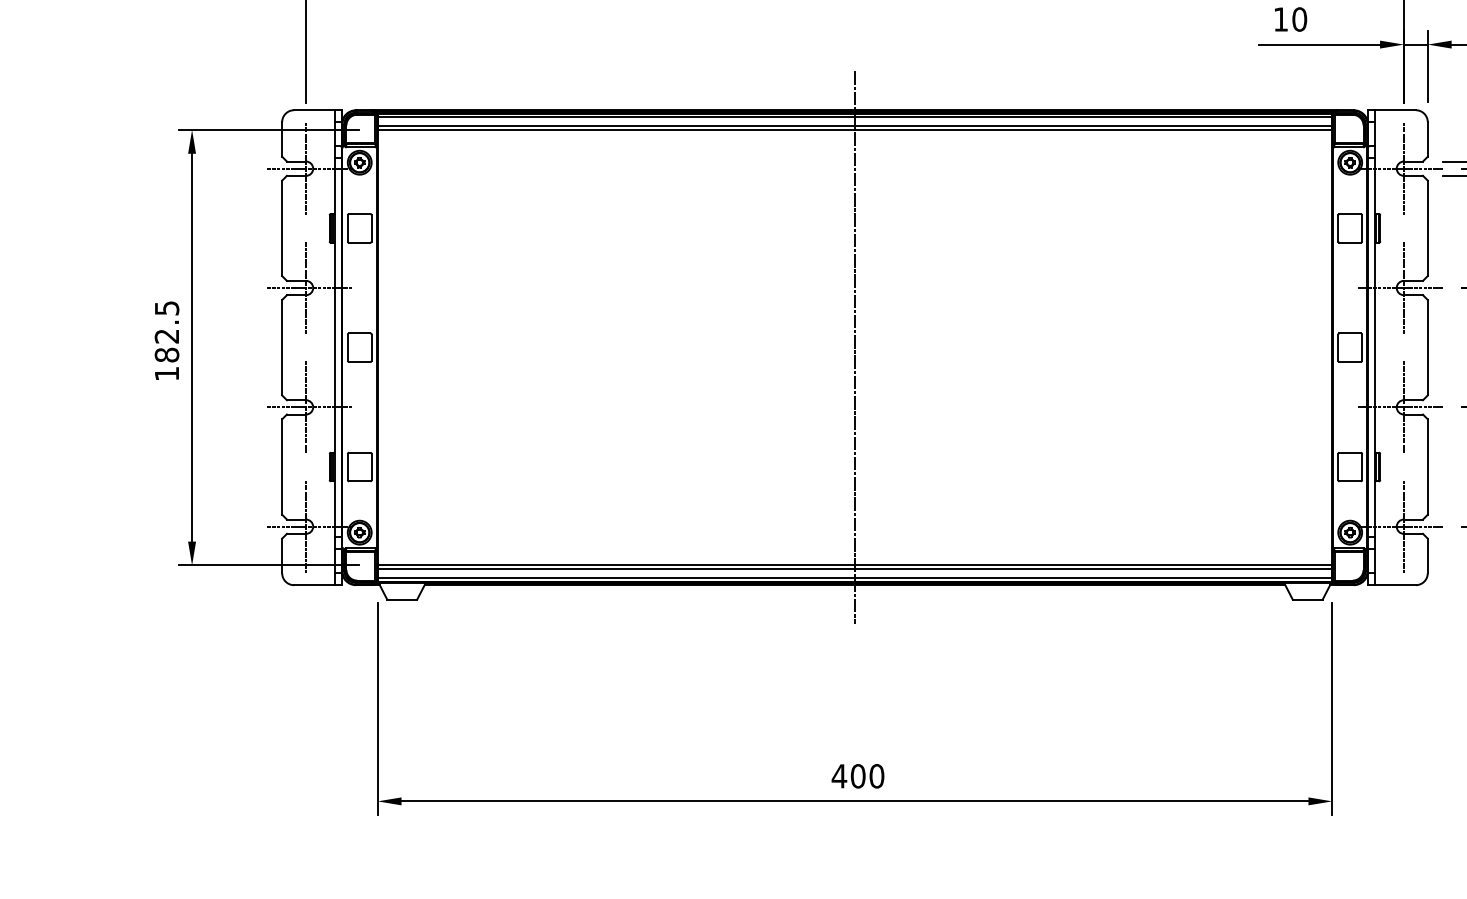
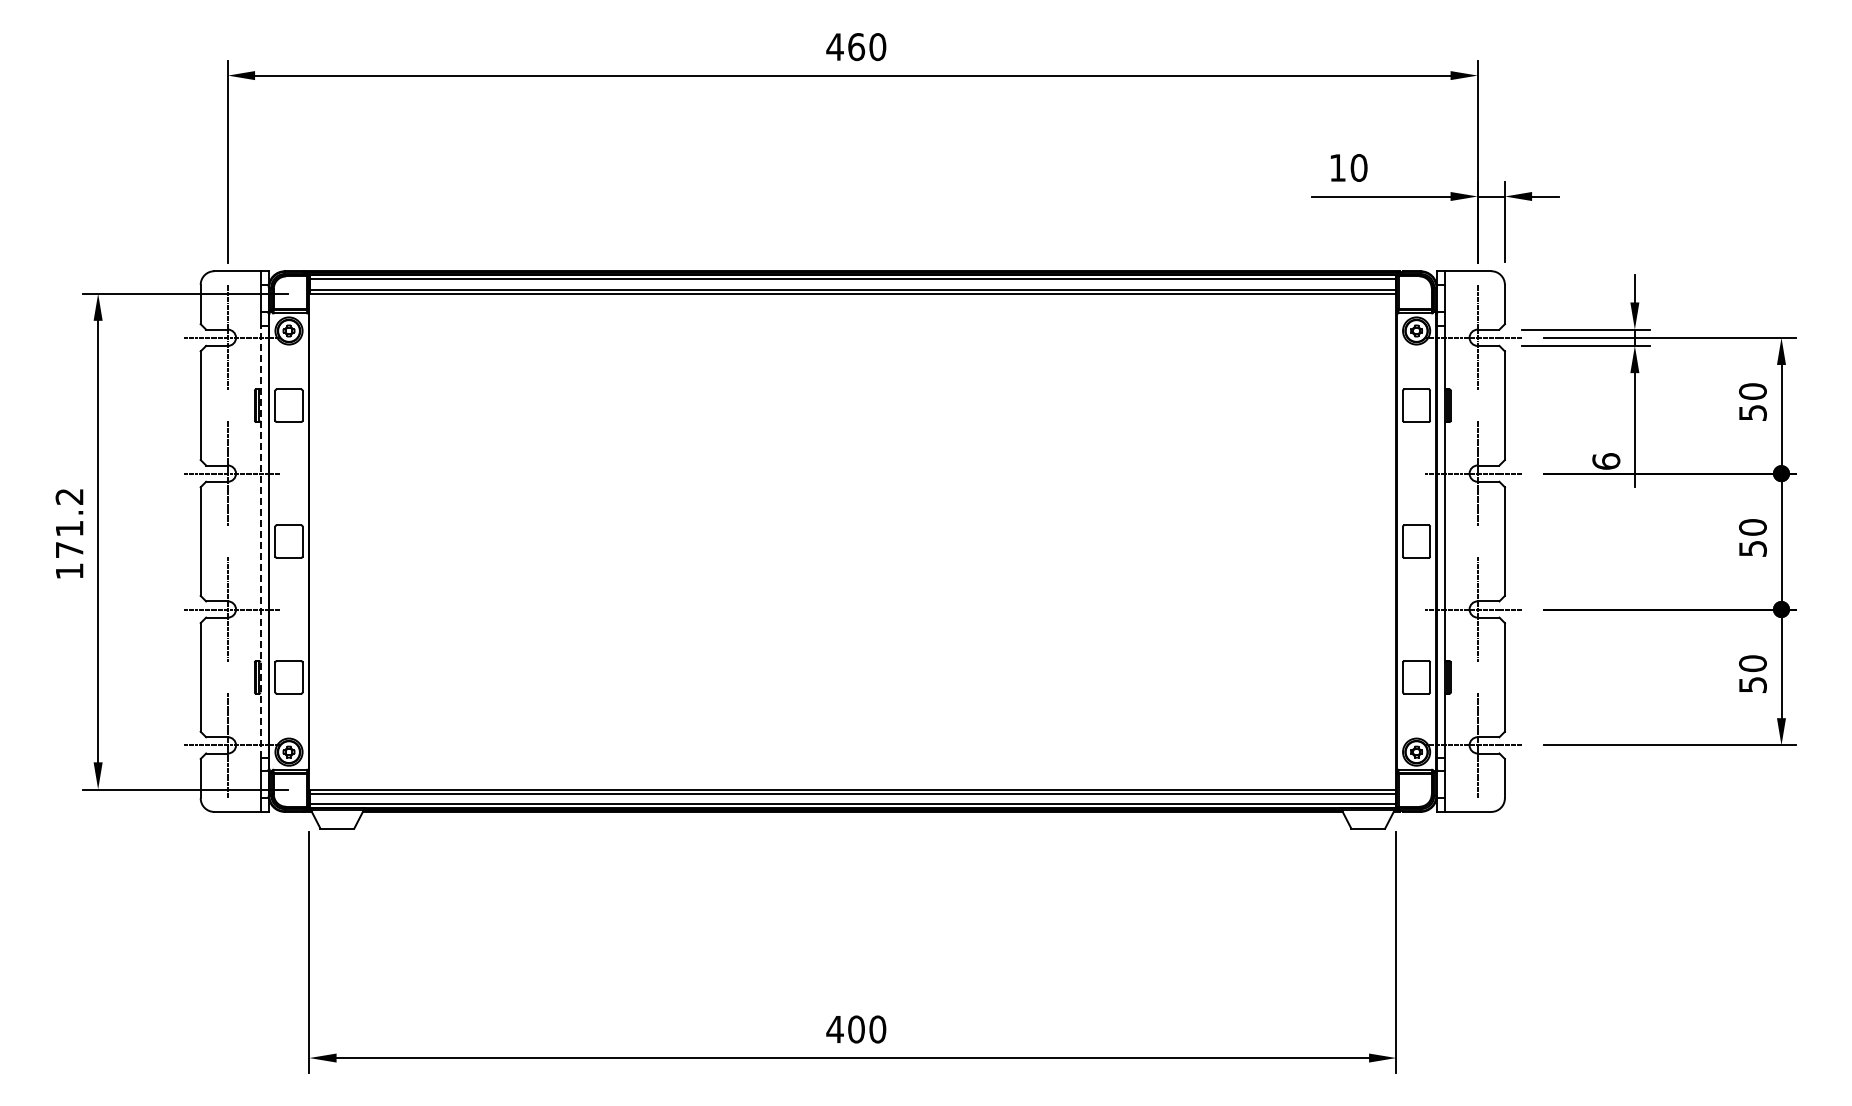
text: (166, 331) -> (69, 523), 182.5 -> 171.2
line: (334, 347) -> (260, 541), solid -> dashed
line: (854, 347) -> (852, 541), removed

